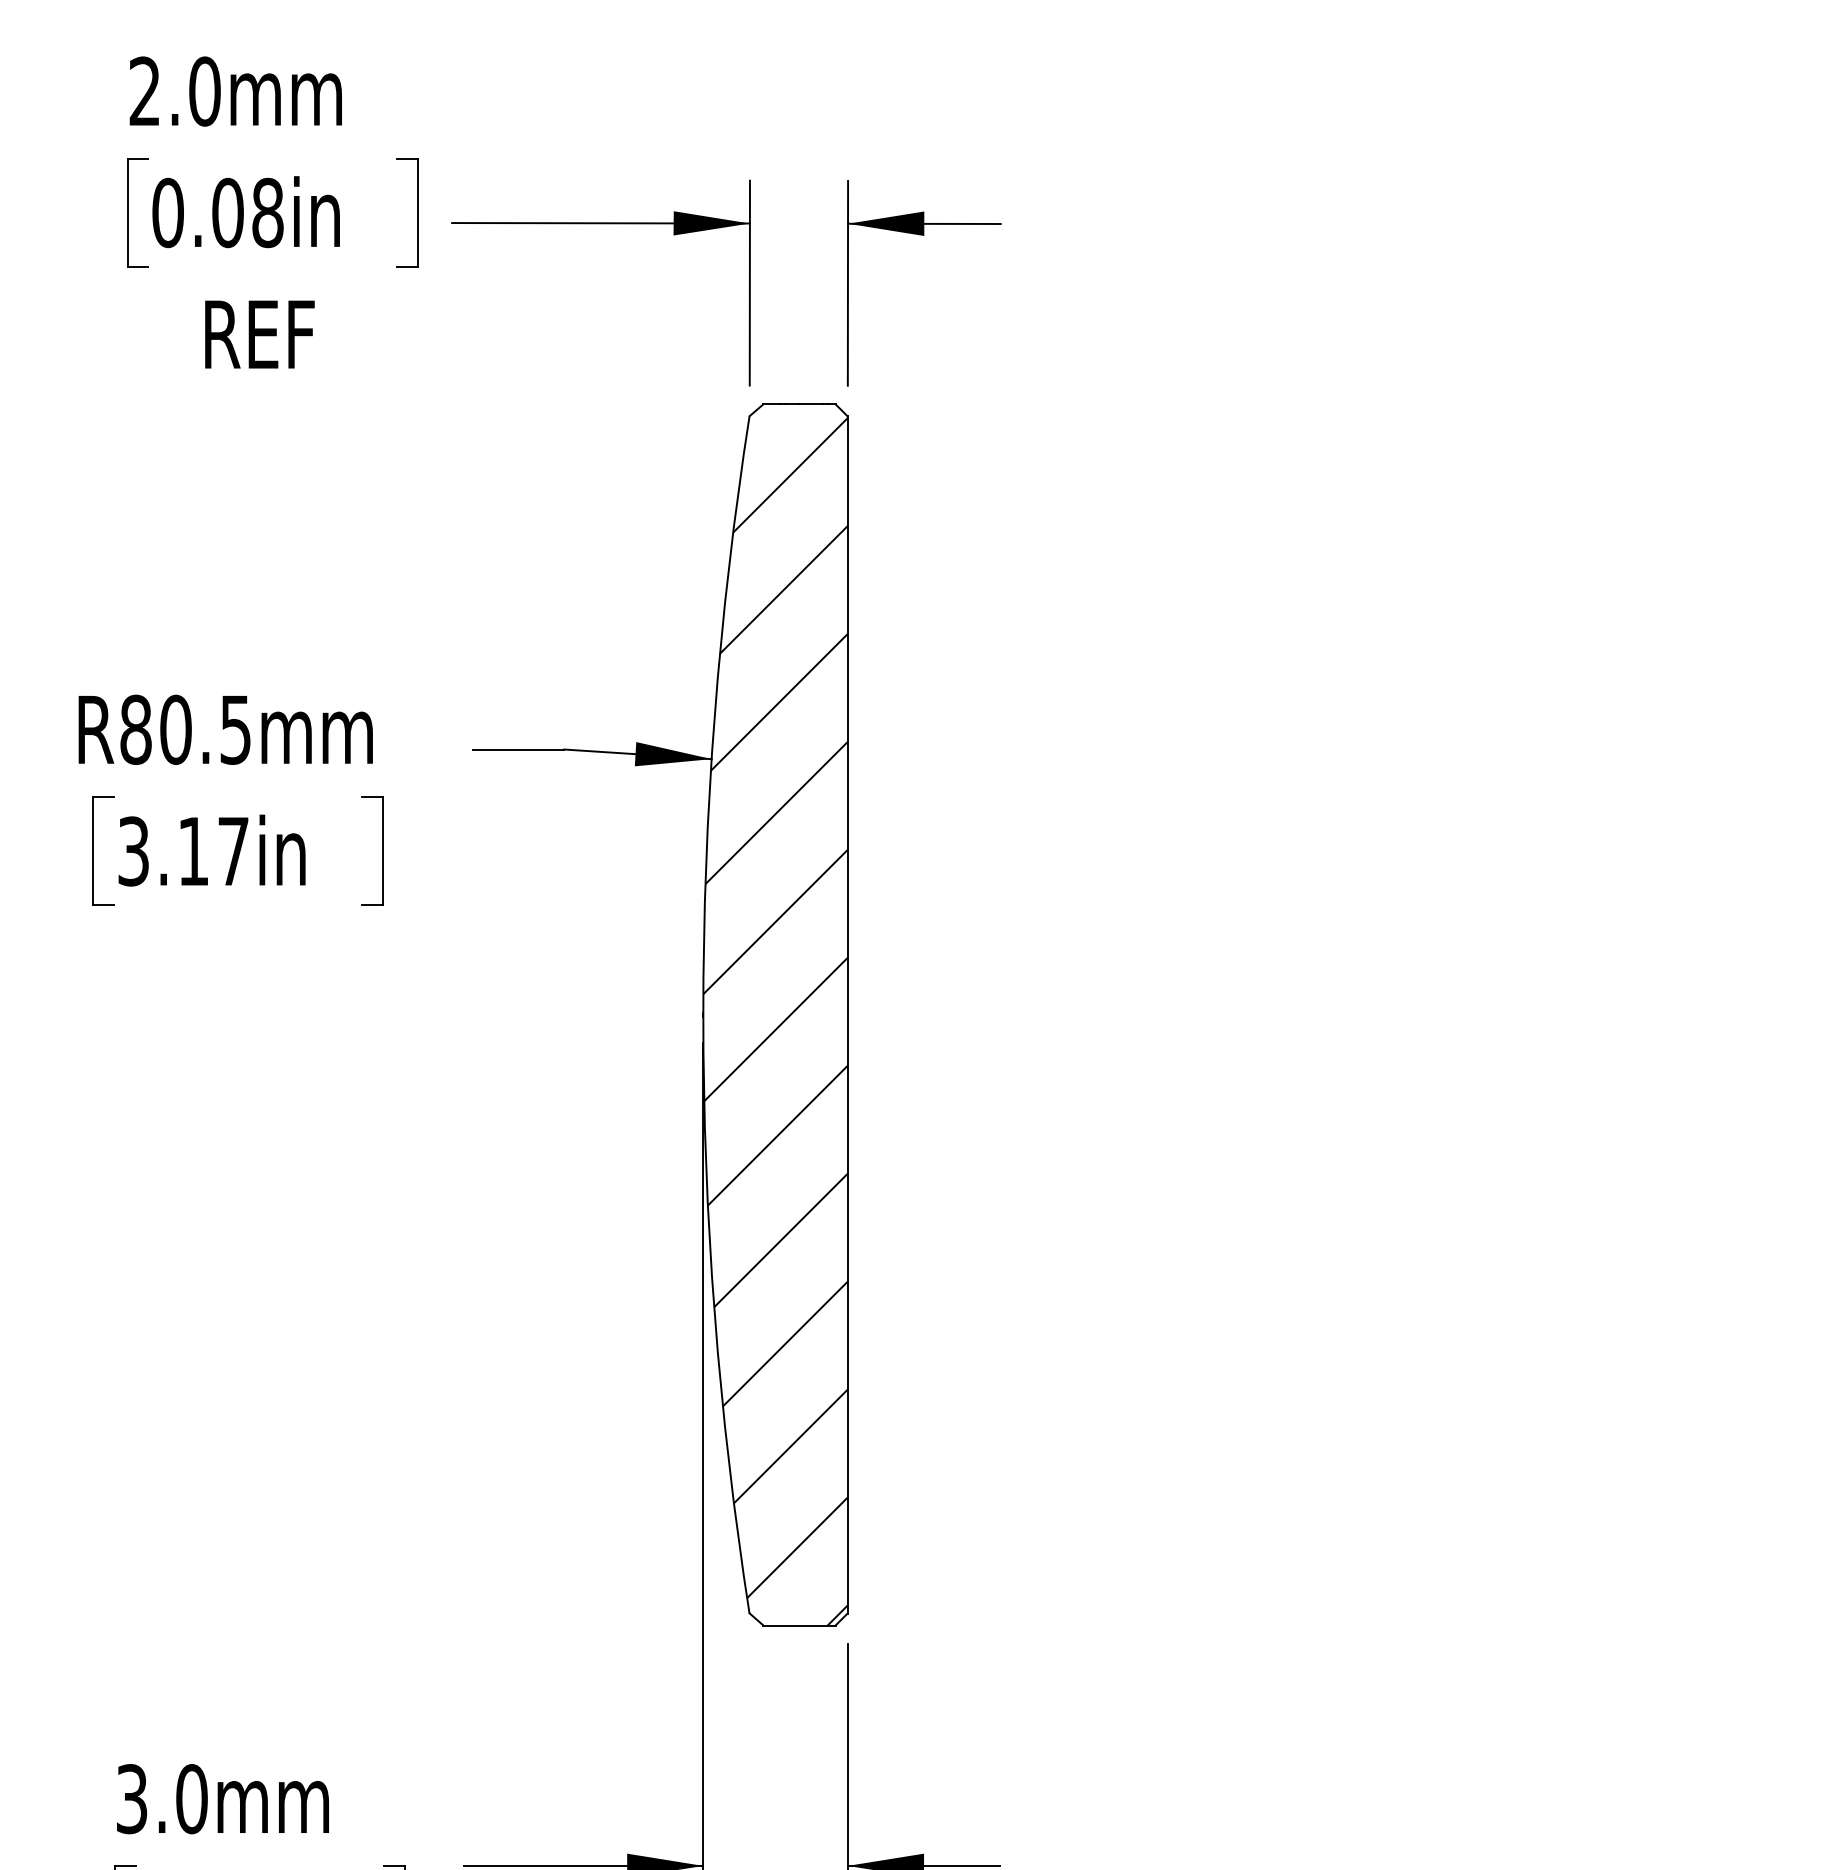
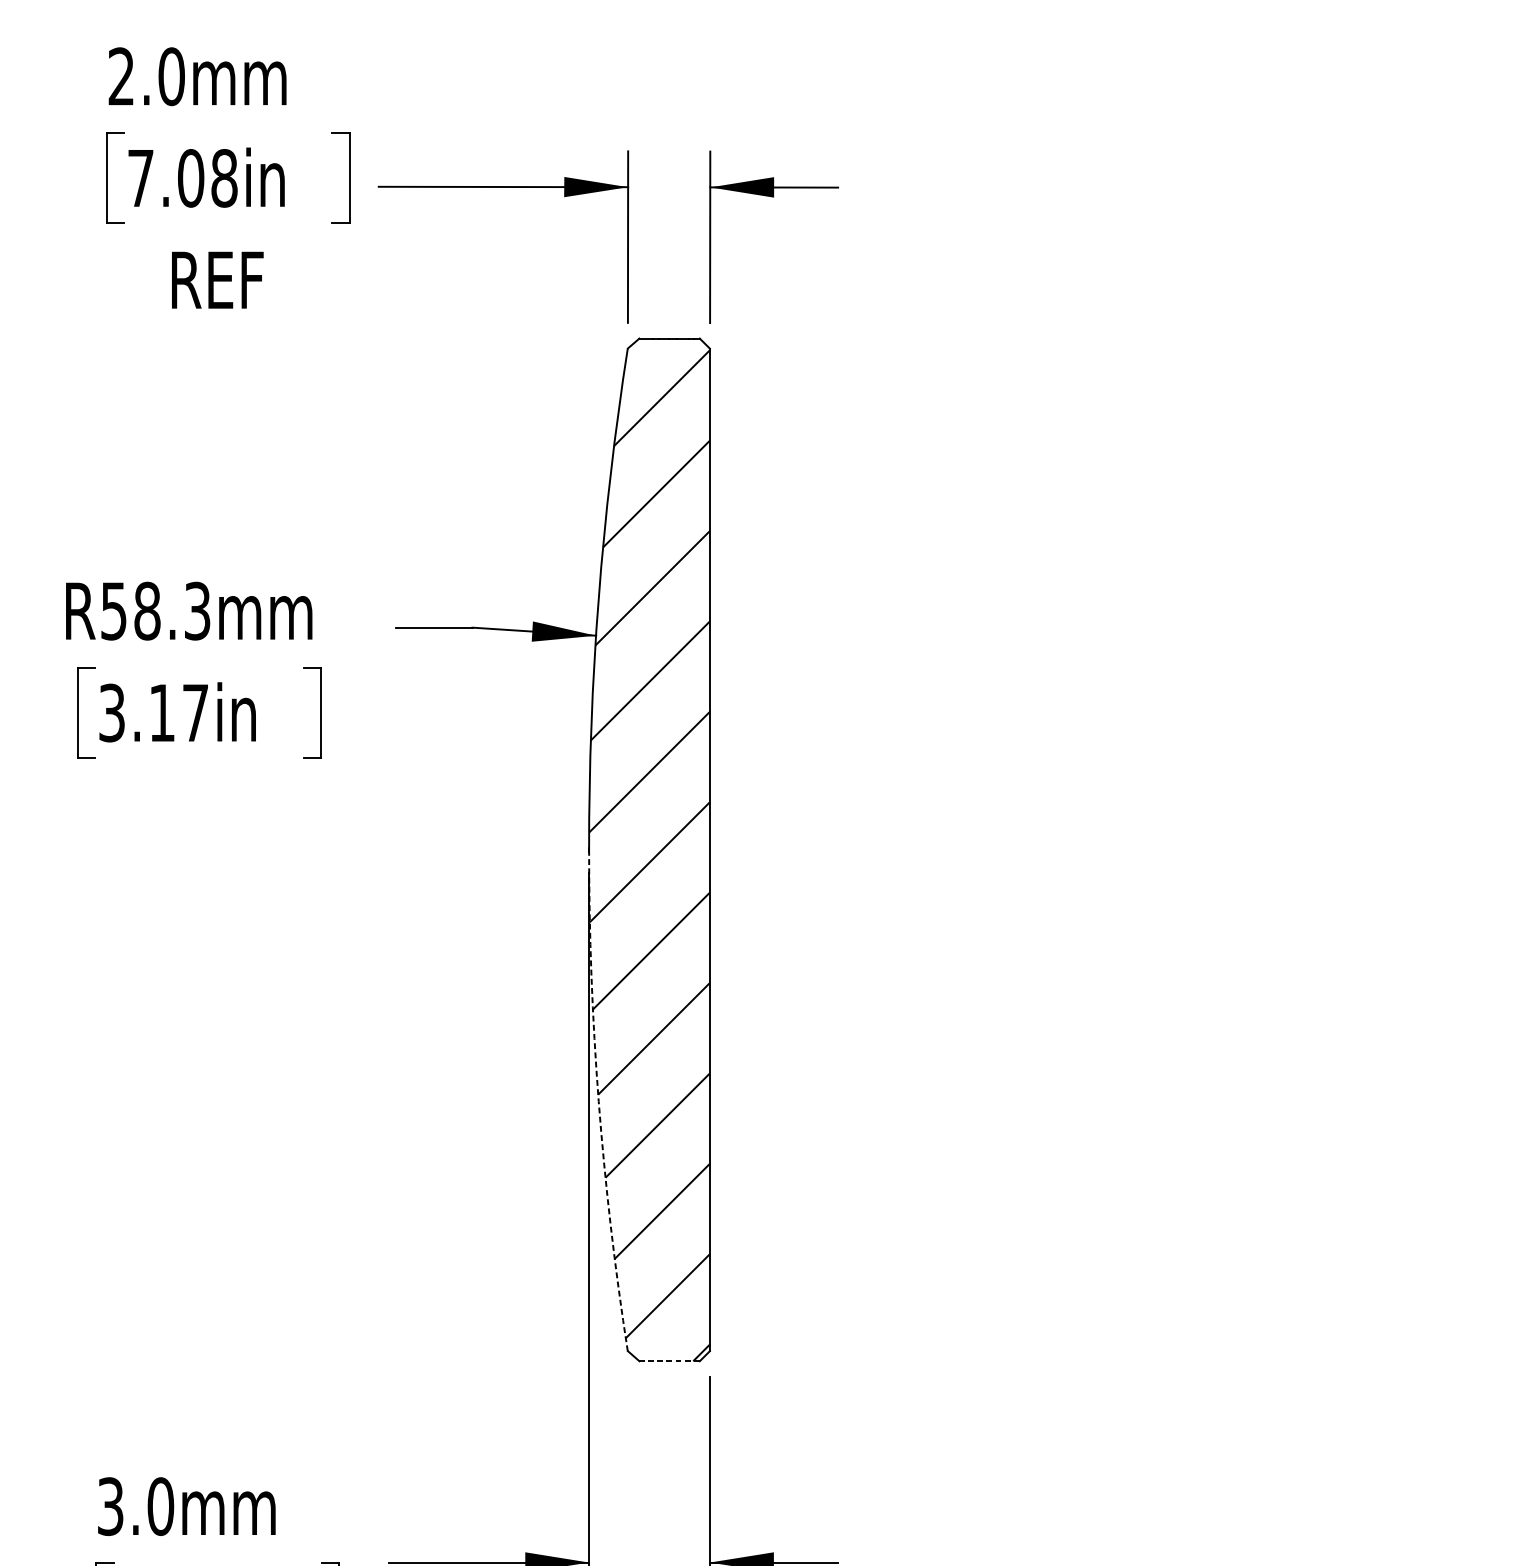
text: (167, 212) -> (140, 177), 0.08in -> 7.08in
text: (185, 729) -> (155, 610), R80.5mm -> R58.3mm
arc: (714, 1315) -> (598, 1101), solid -> dashed
line: (799, 1625) -> (669, 1361), solid -> dashed

